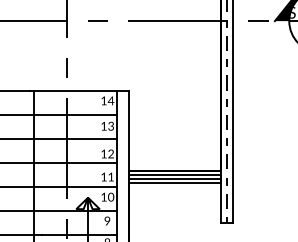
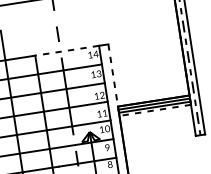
line: (72, 90) -> (64, 50), solid -> dashed
line: (128, 134) -> (113, 78), solid -> dashed
line: (174, 183) -> (155, 110), solid -> dashed

